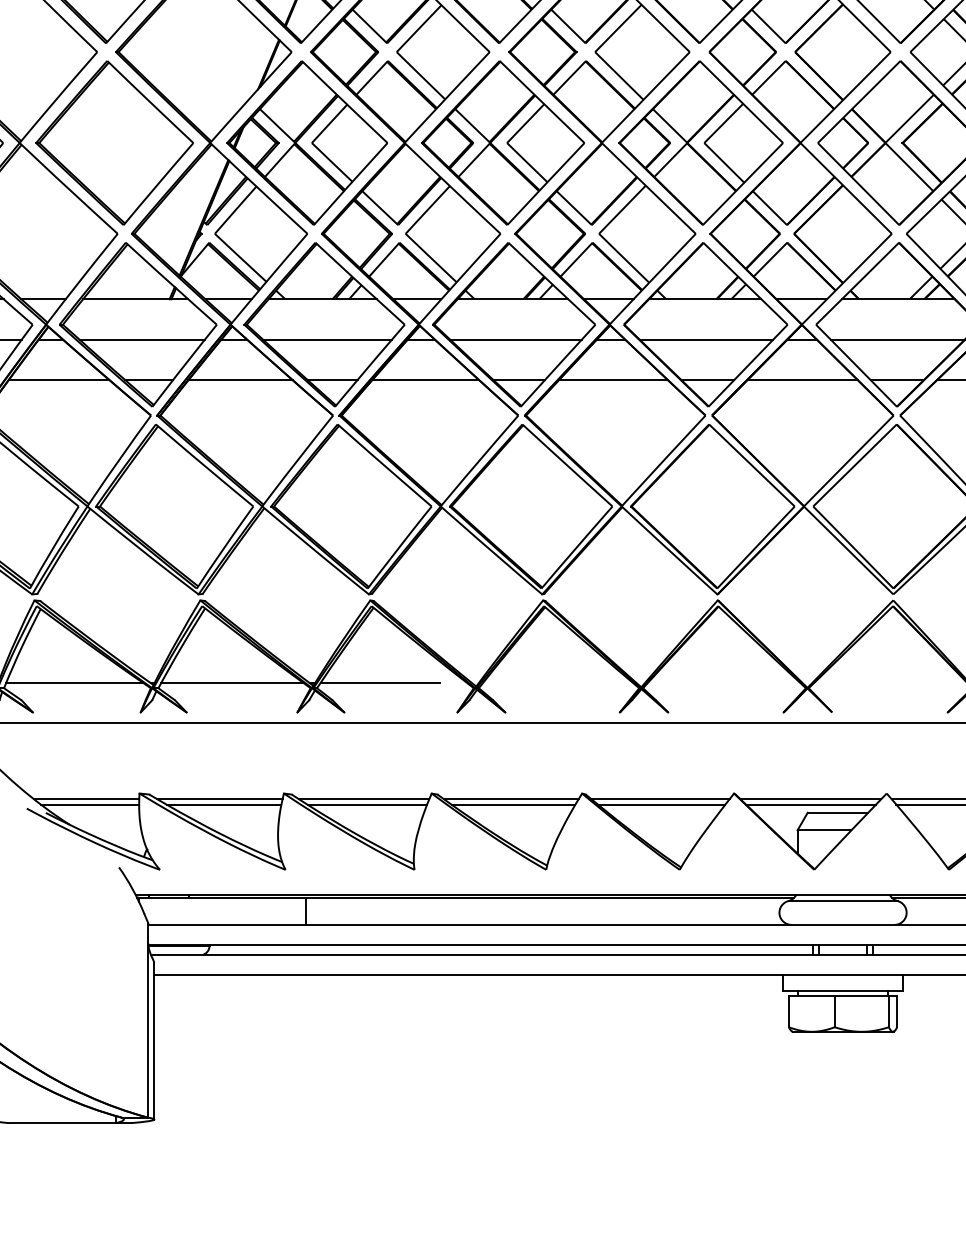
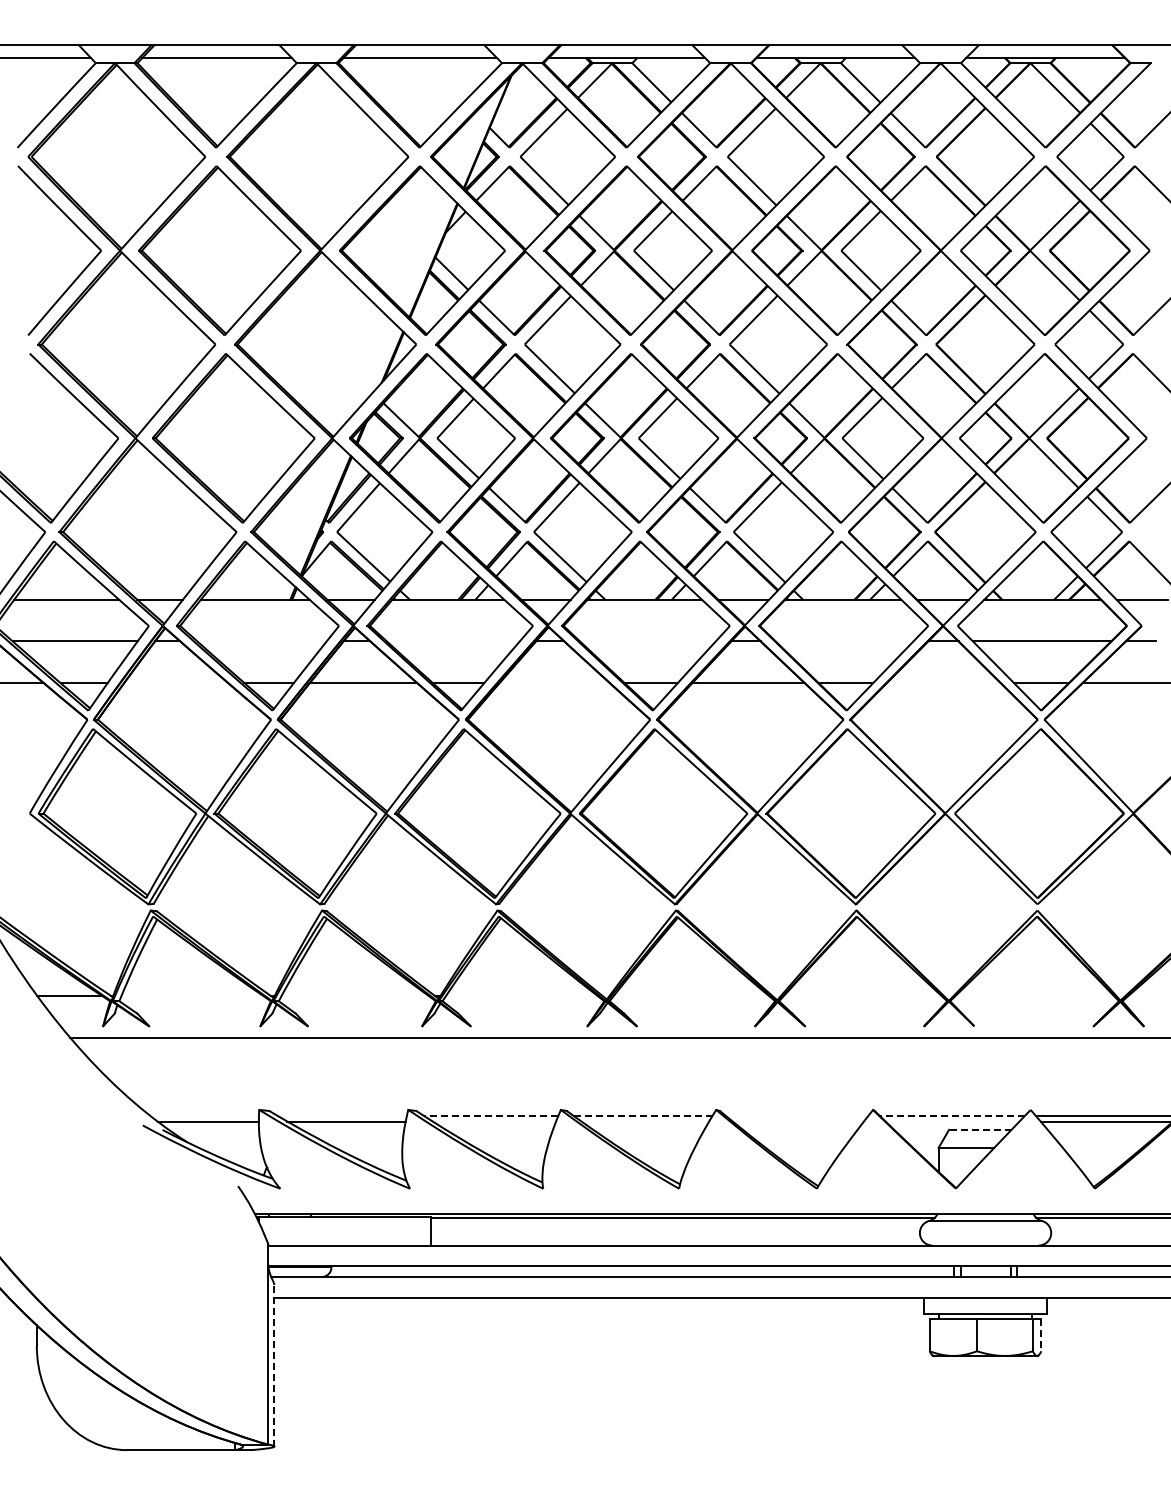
line: (141, 339) -> (261, 641), removed
line: (326, 339) -> (452, 641), removed
line: (515, 339) -> (647, 641), removed
line: (706, 339) -> (844, 641), removed
line: (59, 380) -> (176, 683), removed
line: (425, 380) -> (554, 683), removed
line: (802, 380) -> (943, 683), removed
line: (74, 682) -> (192, 995), removed
line: (231, 682) -> (354, 995), removed
line: (380, 682) -> (507, 995), removed
line: (86, 798) -> (204, 1115), removed
line: (219, 798) -> (341, 1115), removed
line: (363, 798) -> (490, 1115), solid -> dashed
line: (510, 798) -> (642, 1115), solid -> dashed
line: (659, 798) -> (796, 1115), removed
line: (811, 798) -> (952, 1115), solid -> dashed
line: (367, 804) -> (494, 1121), removed
line: (513, 804) -> (645, 1121), removed
line: (661, 804) -> (798, 1121), removed
line: (811, 804) -> (952, 1121), removed
line: (837, 812) -> (979, 1129), solid -> dashed
line: (897, 1012) -> (1041, 1335), solid -> dashed
line: (154, 1041) -> (274, 1365), solid -> dashed

